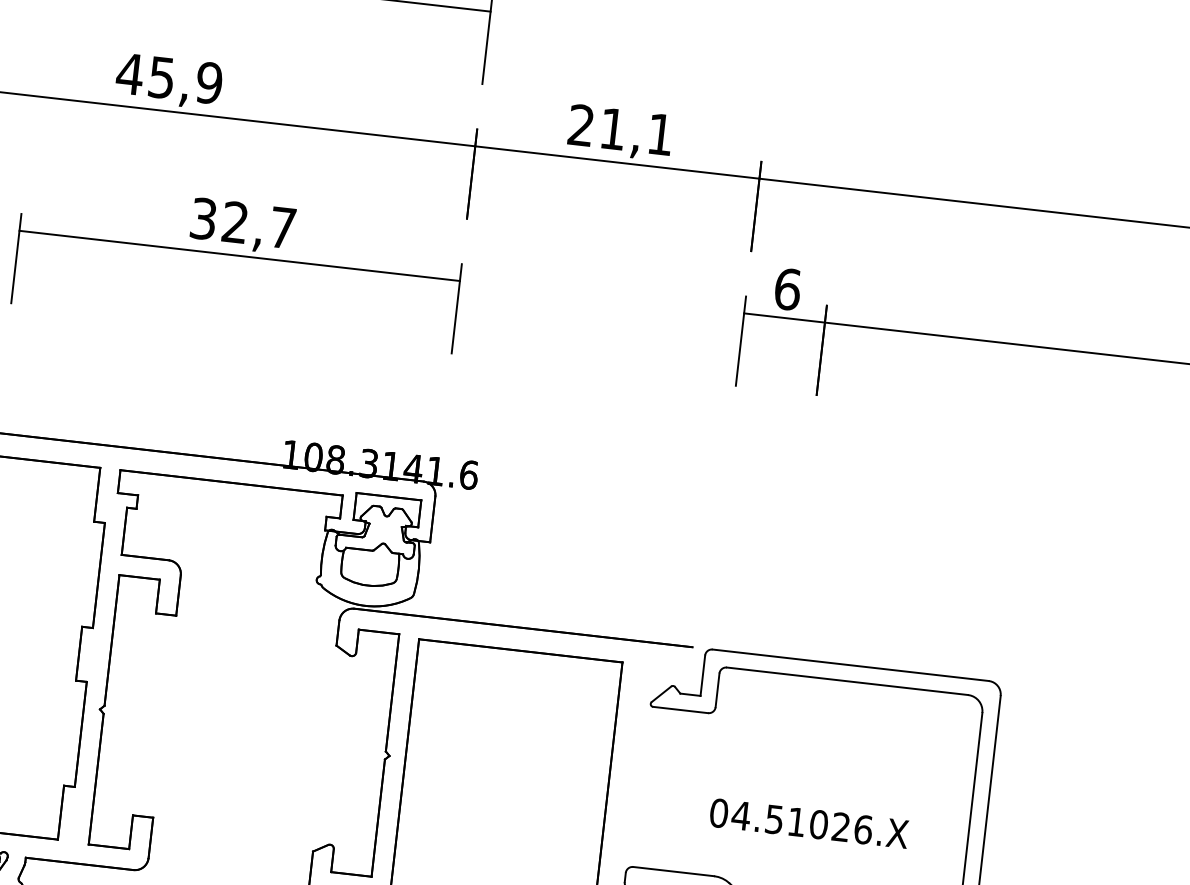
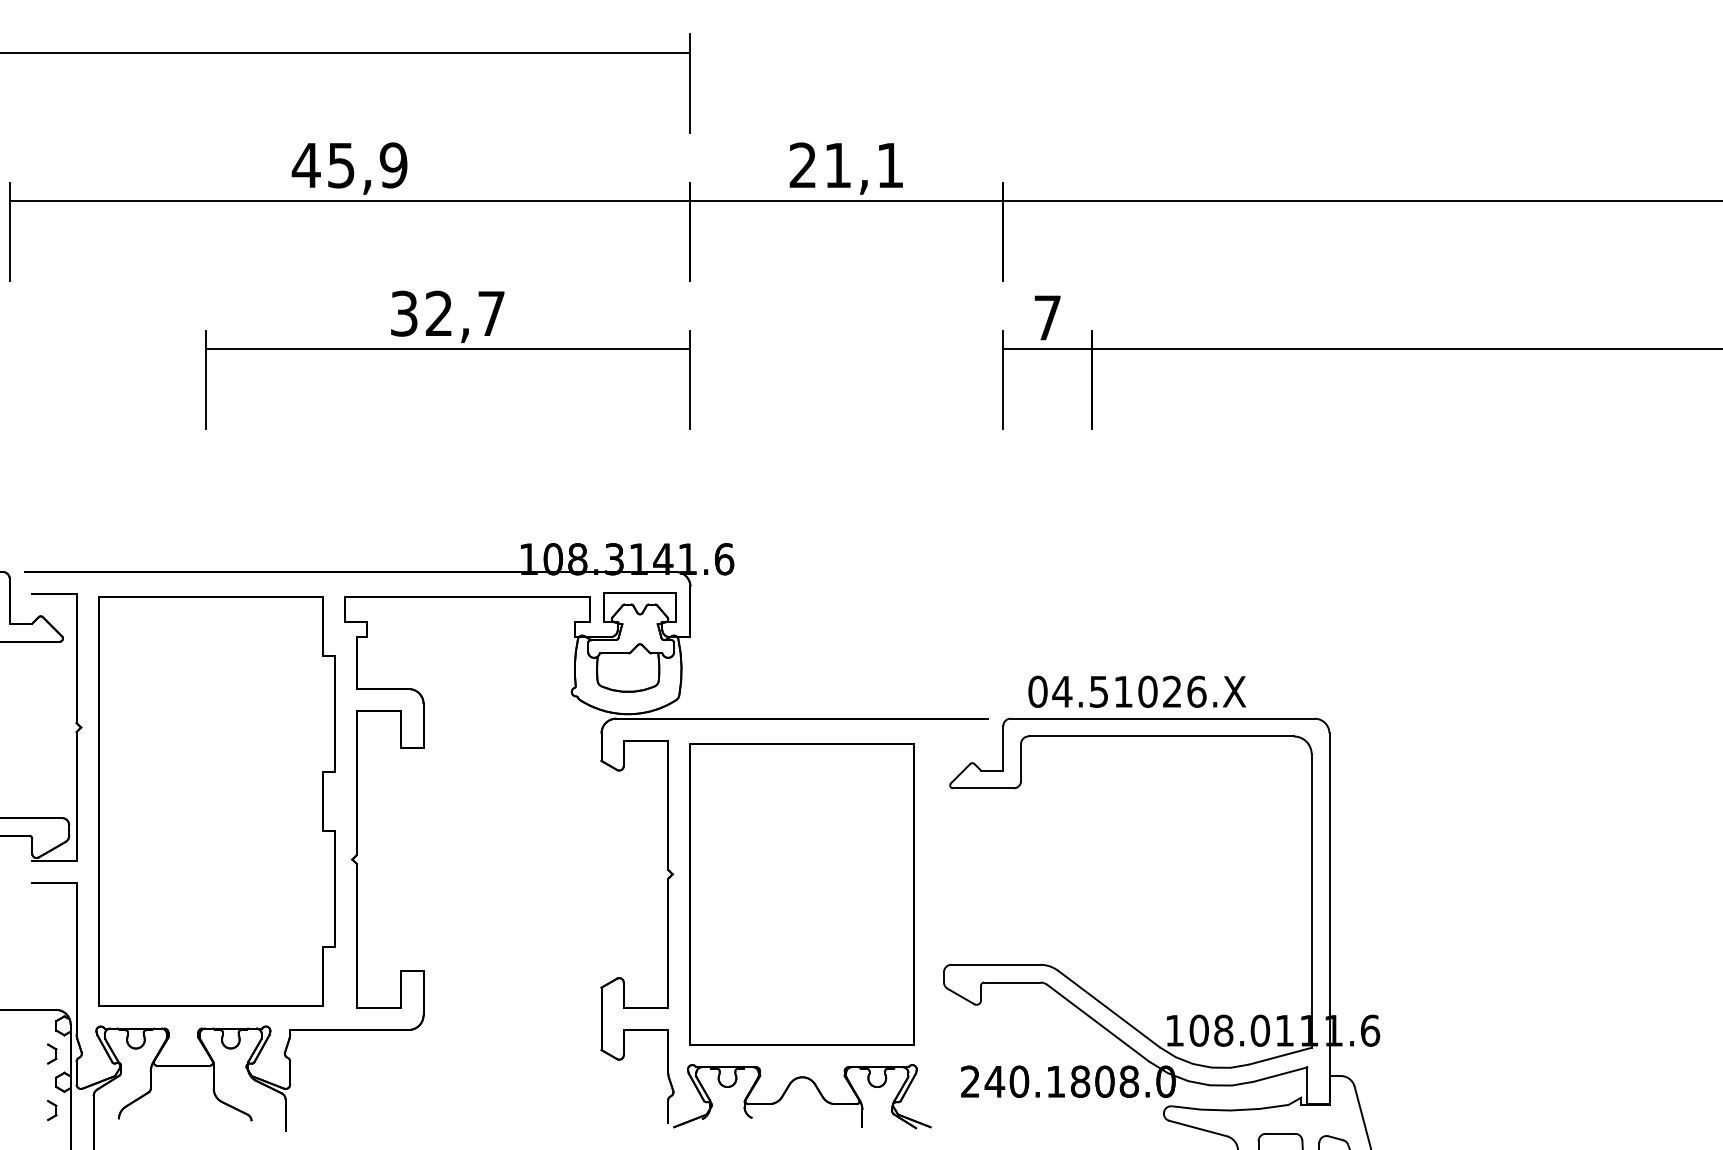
text: (787, 288) -> (1047, 317), 6 -> 7
text: (809, 823) -> (1137, 691), moved

